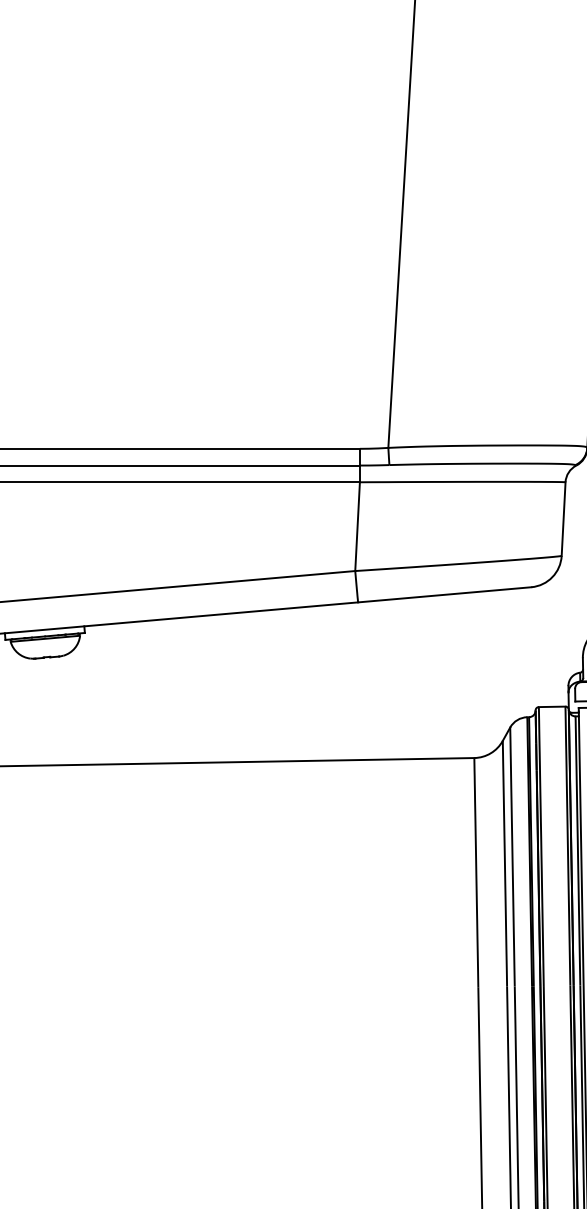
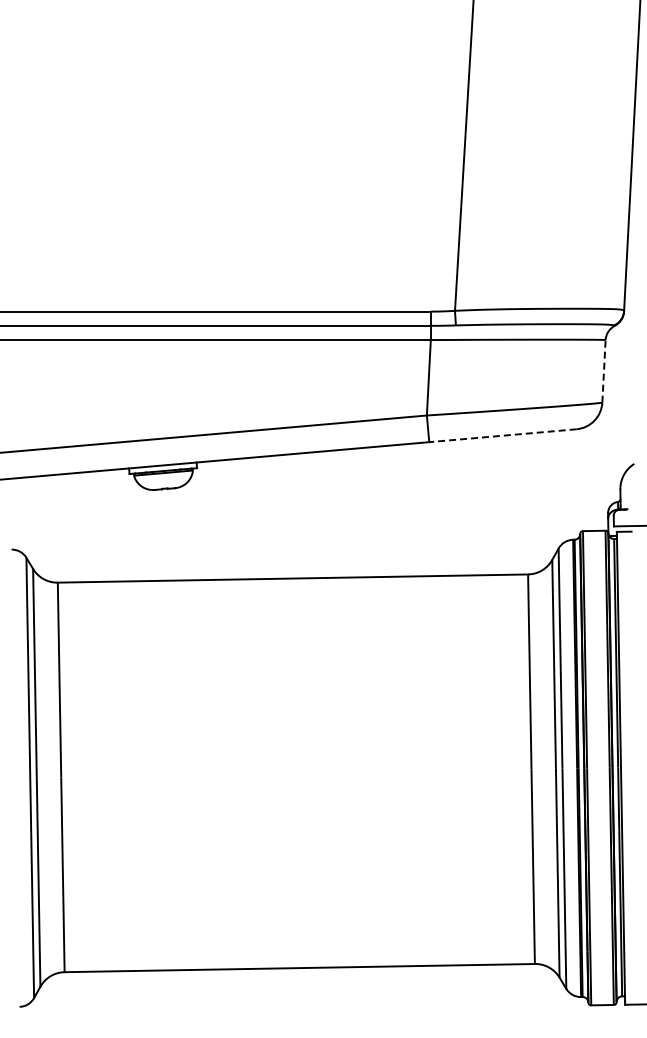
line: (564, 518) -> (604, 370), solid -> dashed
line: (444, 594) -> (502, 435), solid -> dashed

